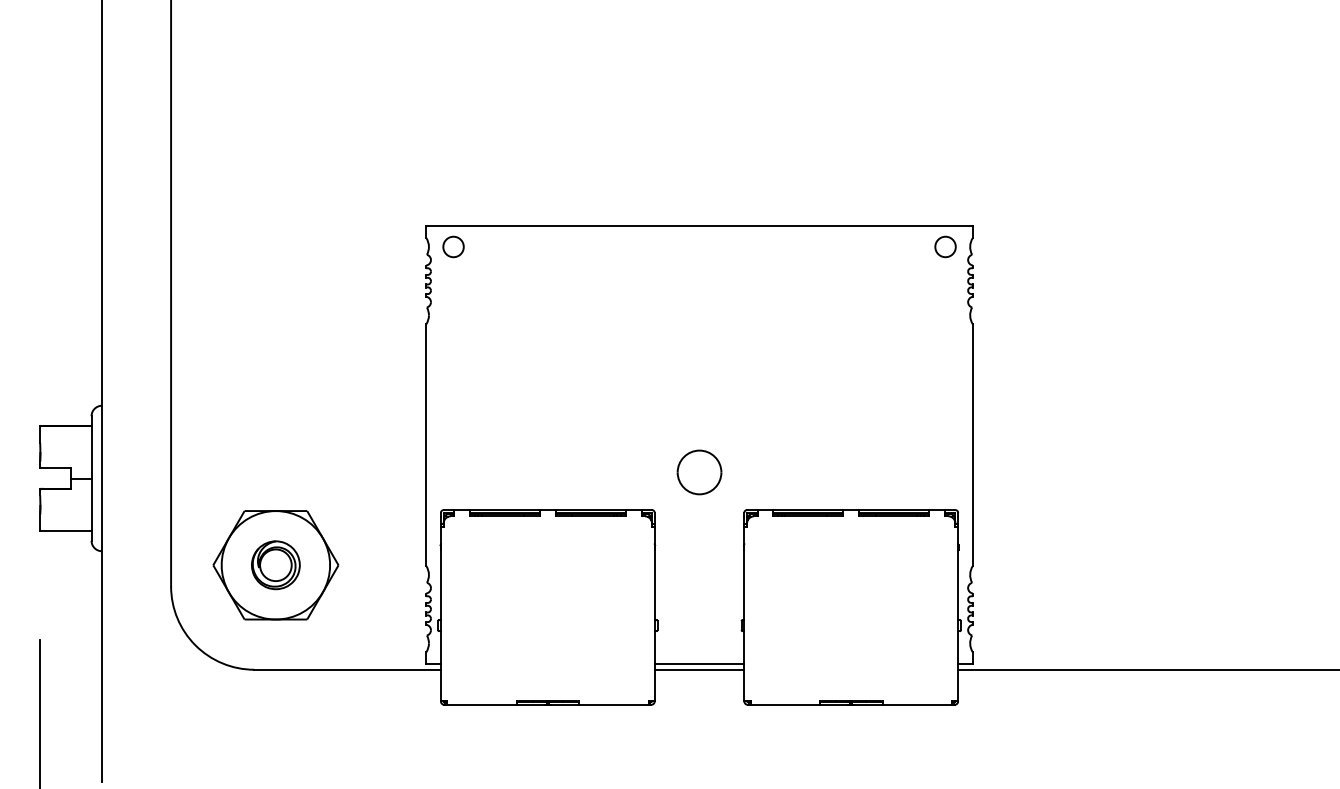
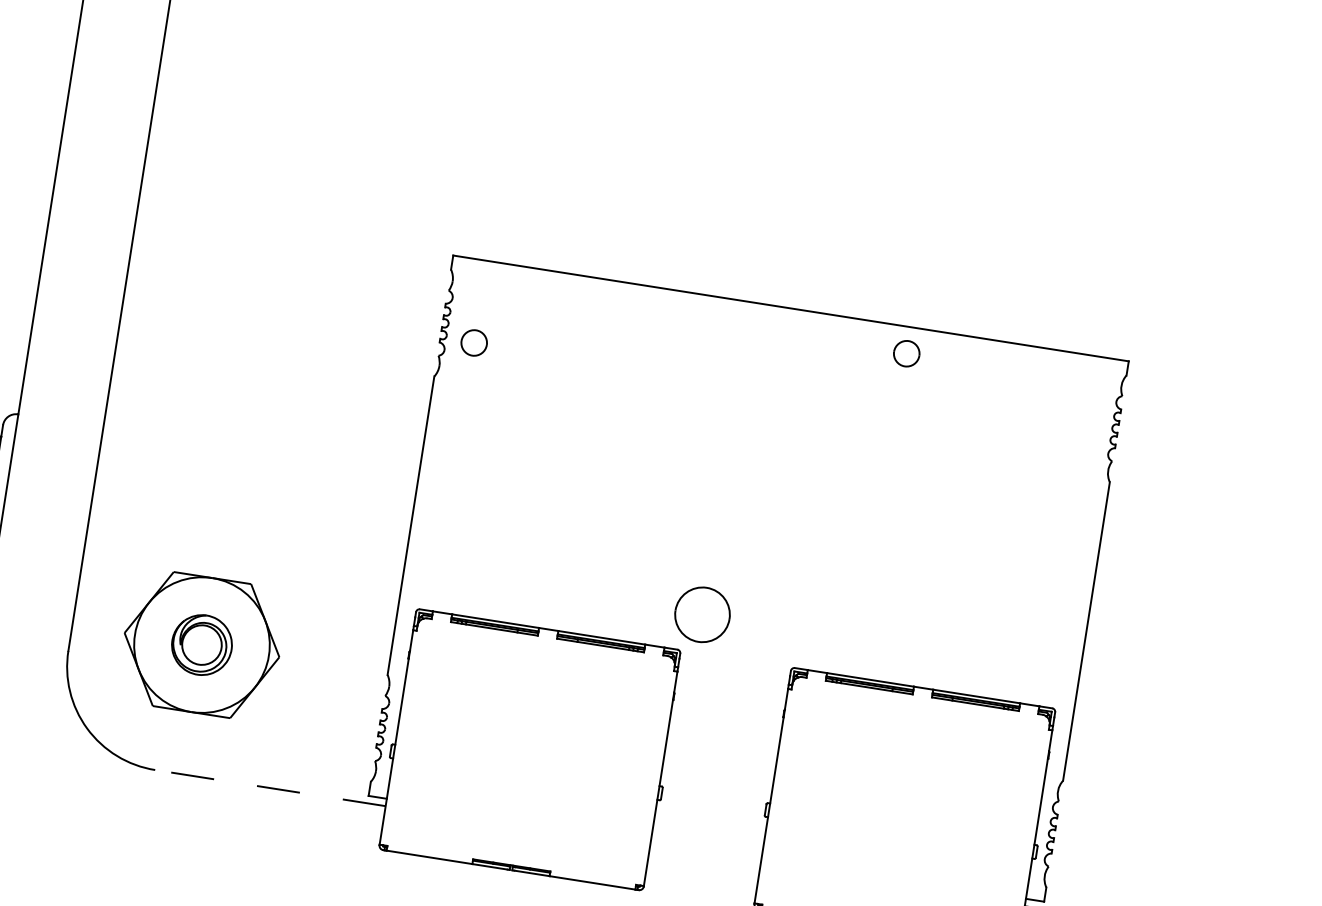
part: (453, 246) -> (474, 342), moved
part: (945, 246) -> (906, 353), moved
part: (699, 472) -> (702, 614), moved
line: (699, 663) -> (706, 848), removed
line: (347, 669) -> (270, 787), solid -> dashed
line: (699, 669) -> (705, 855), removed

